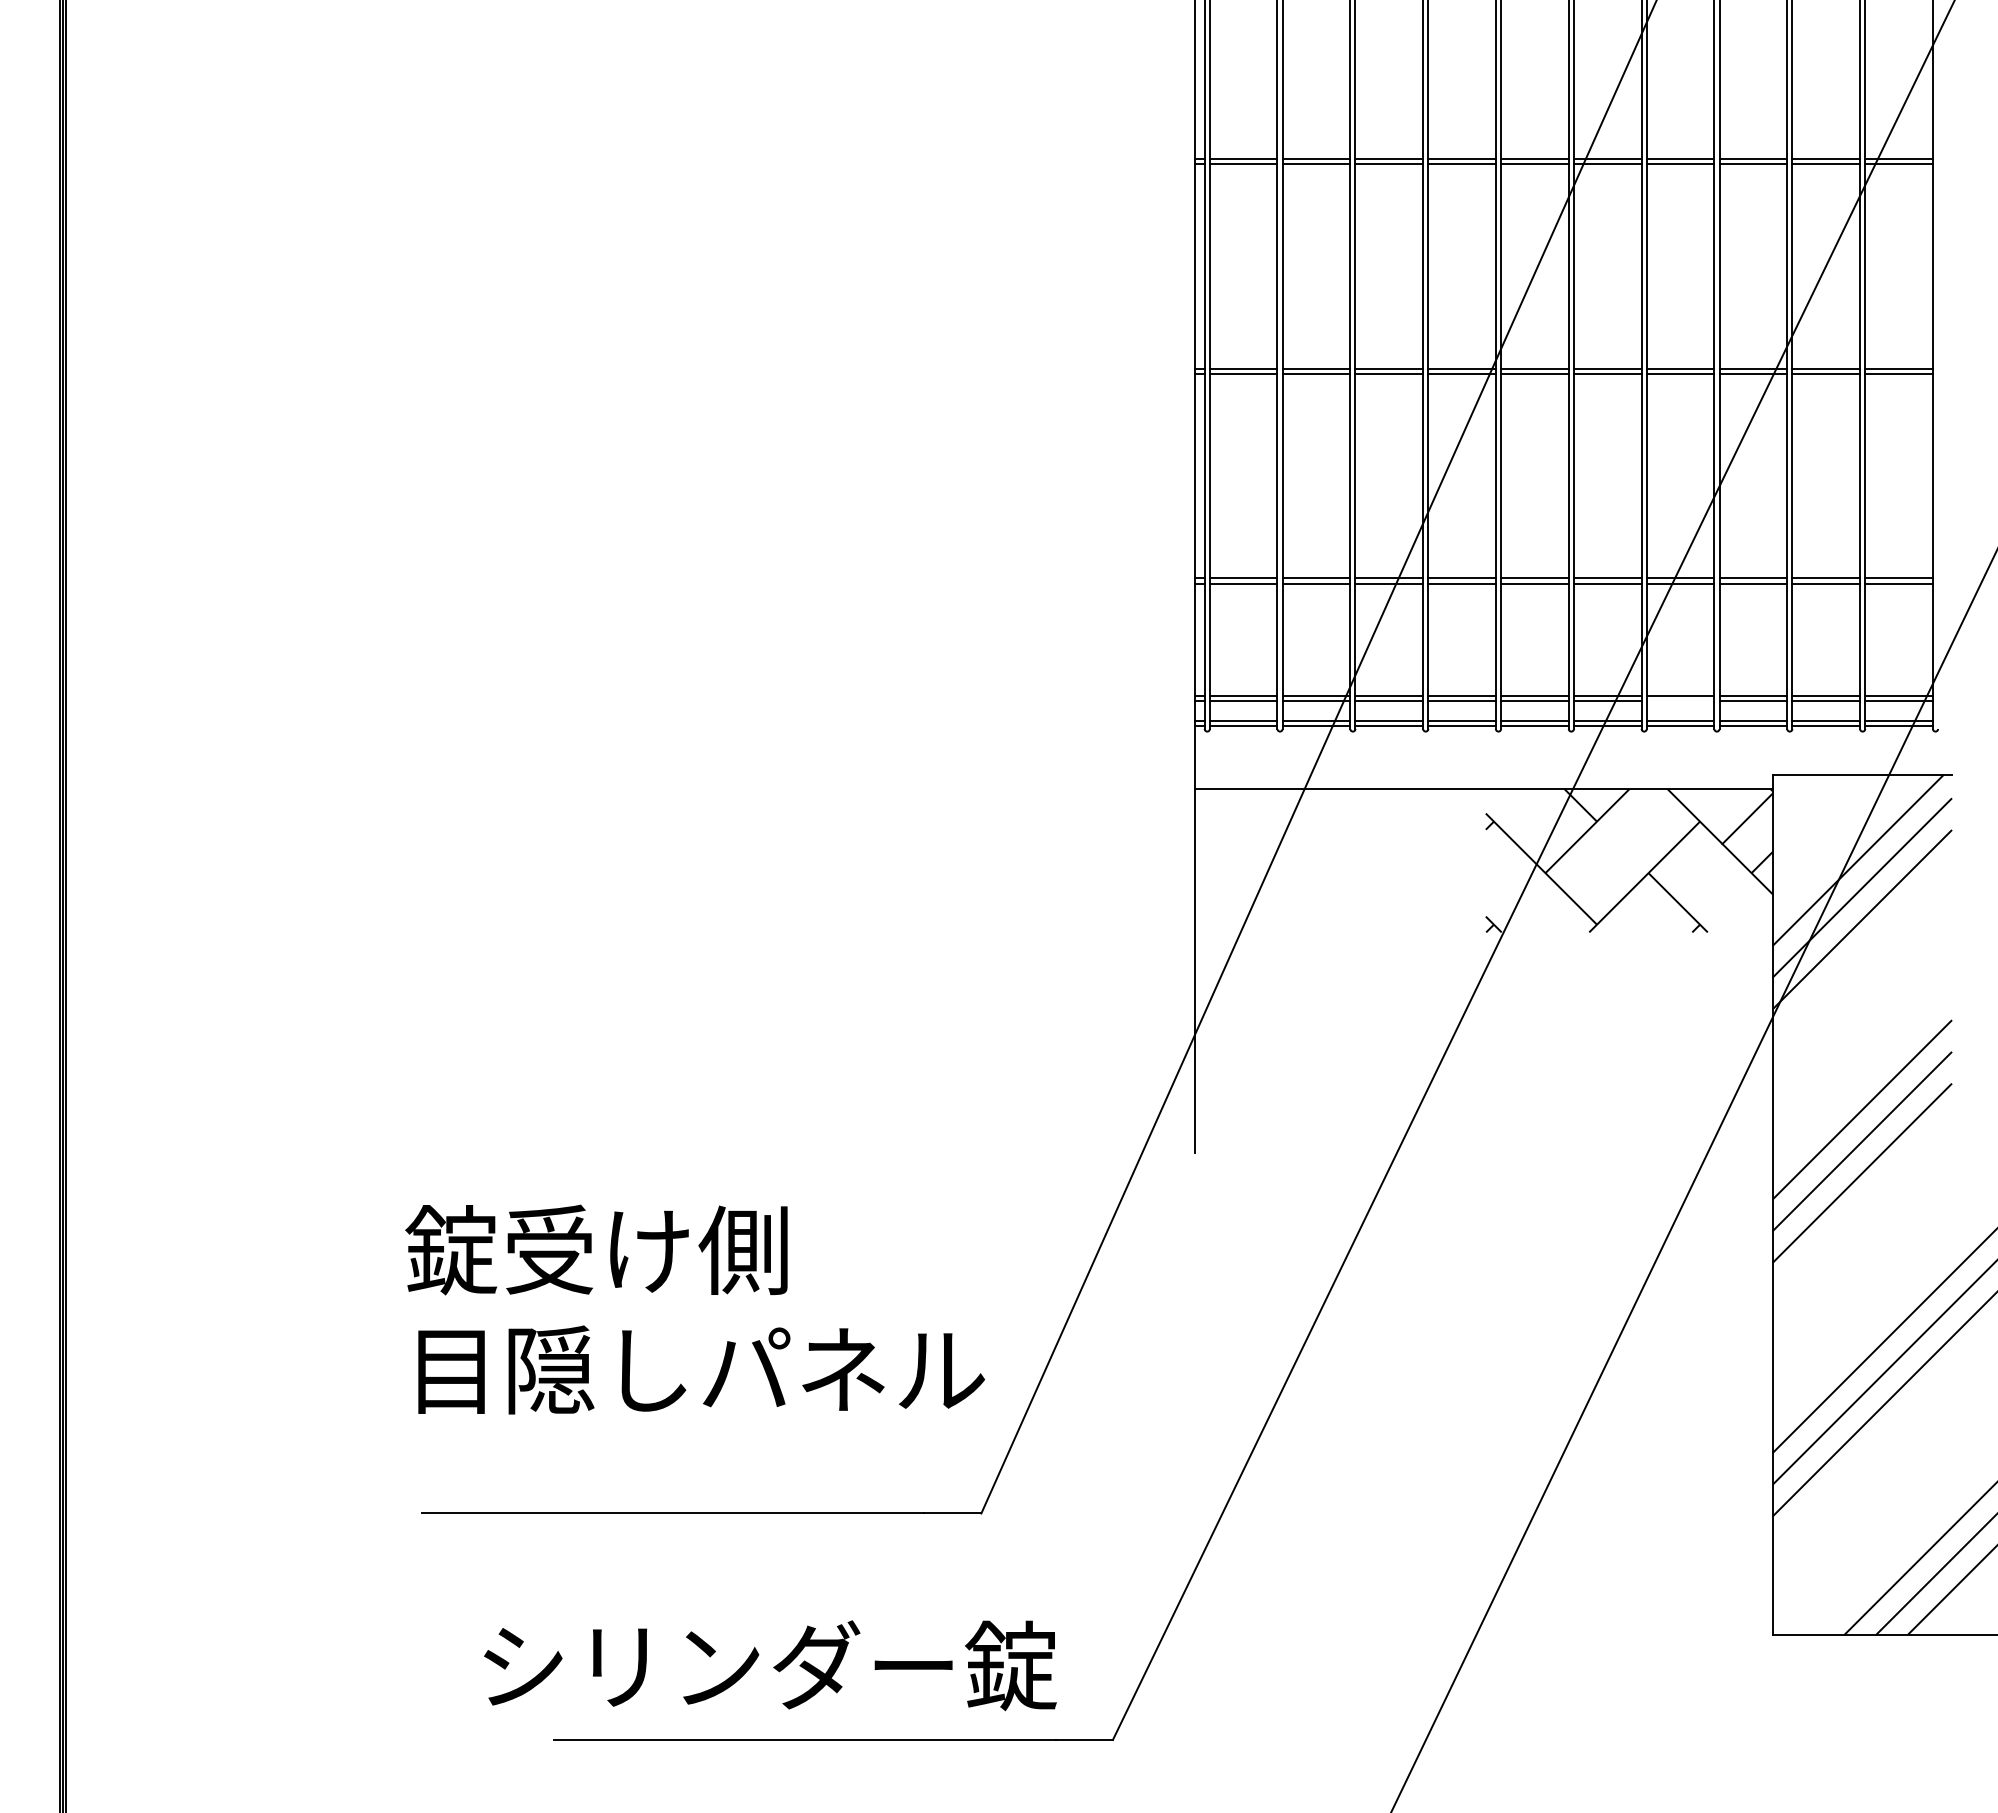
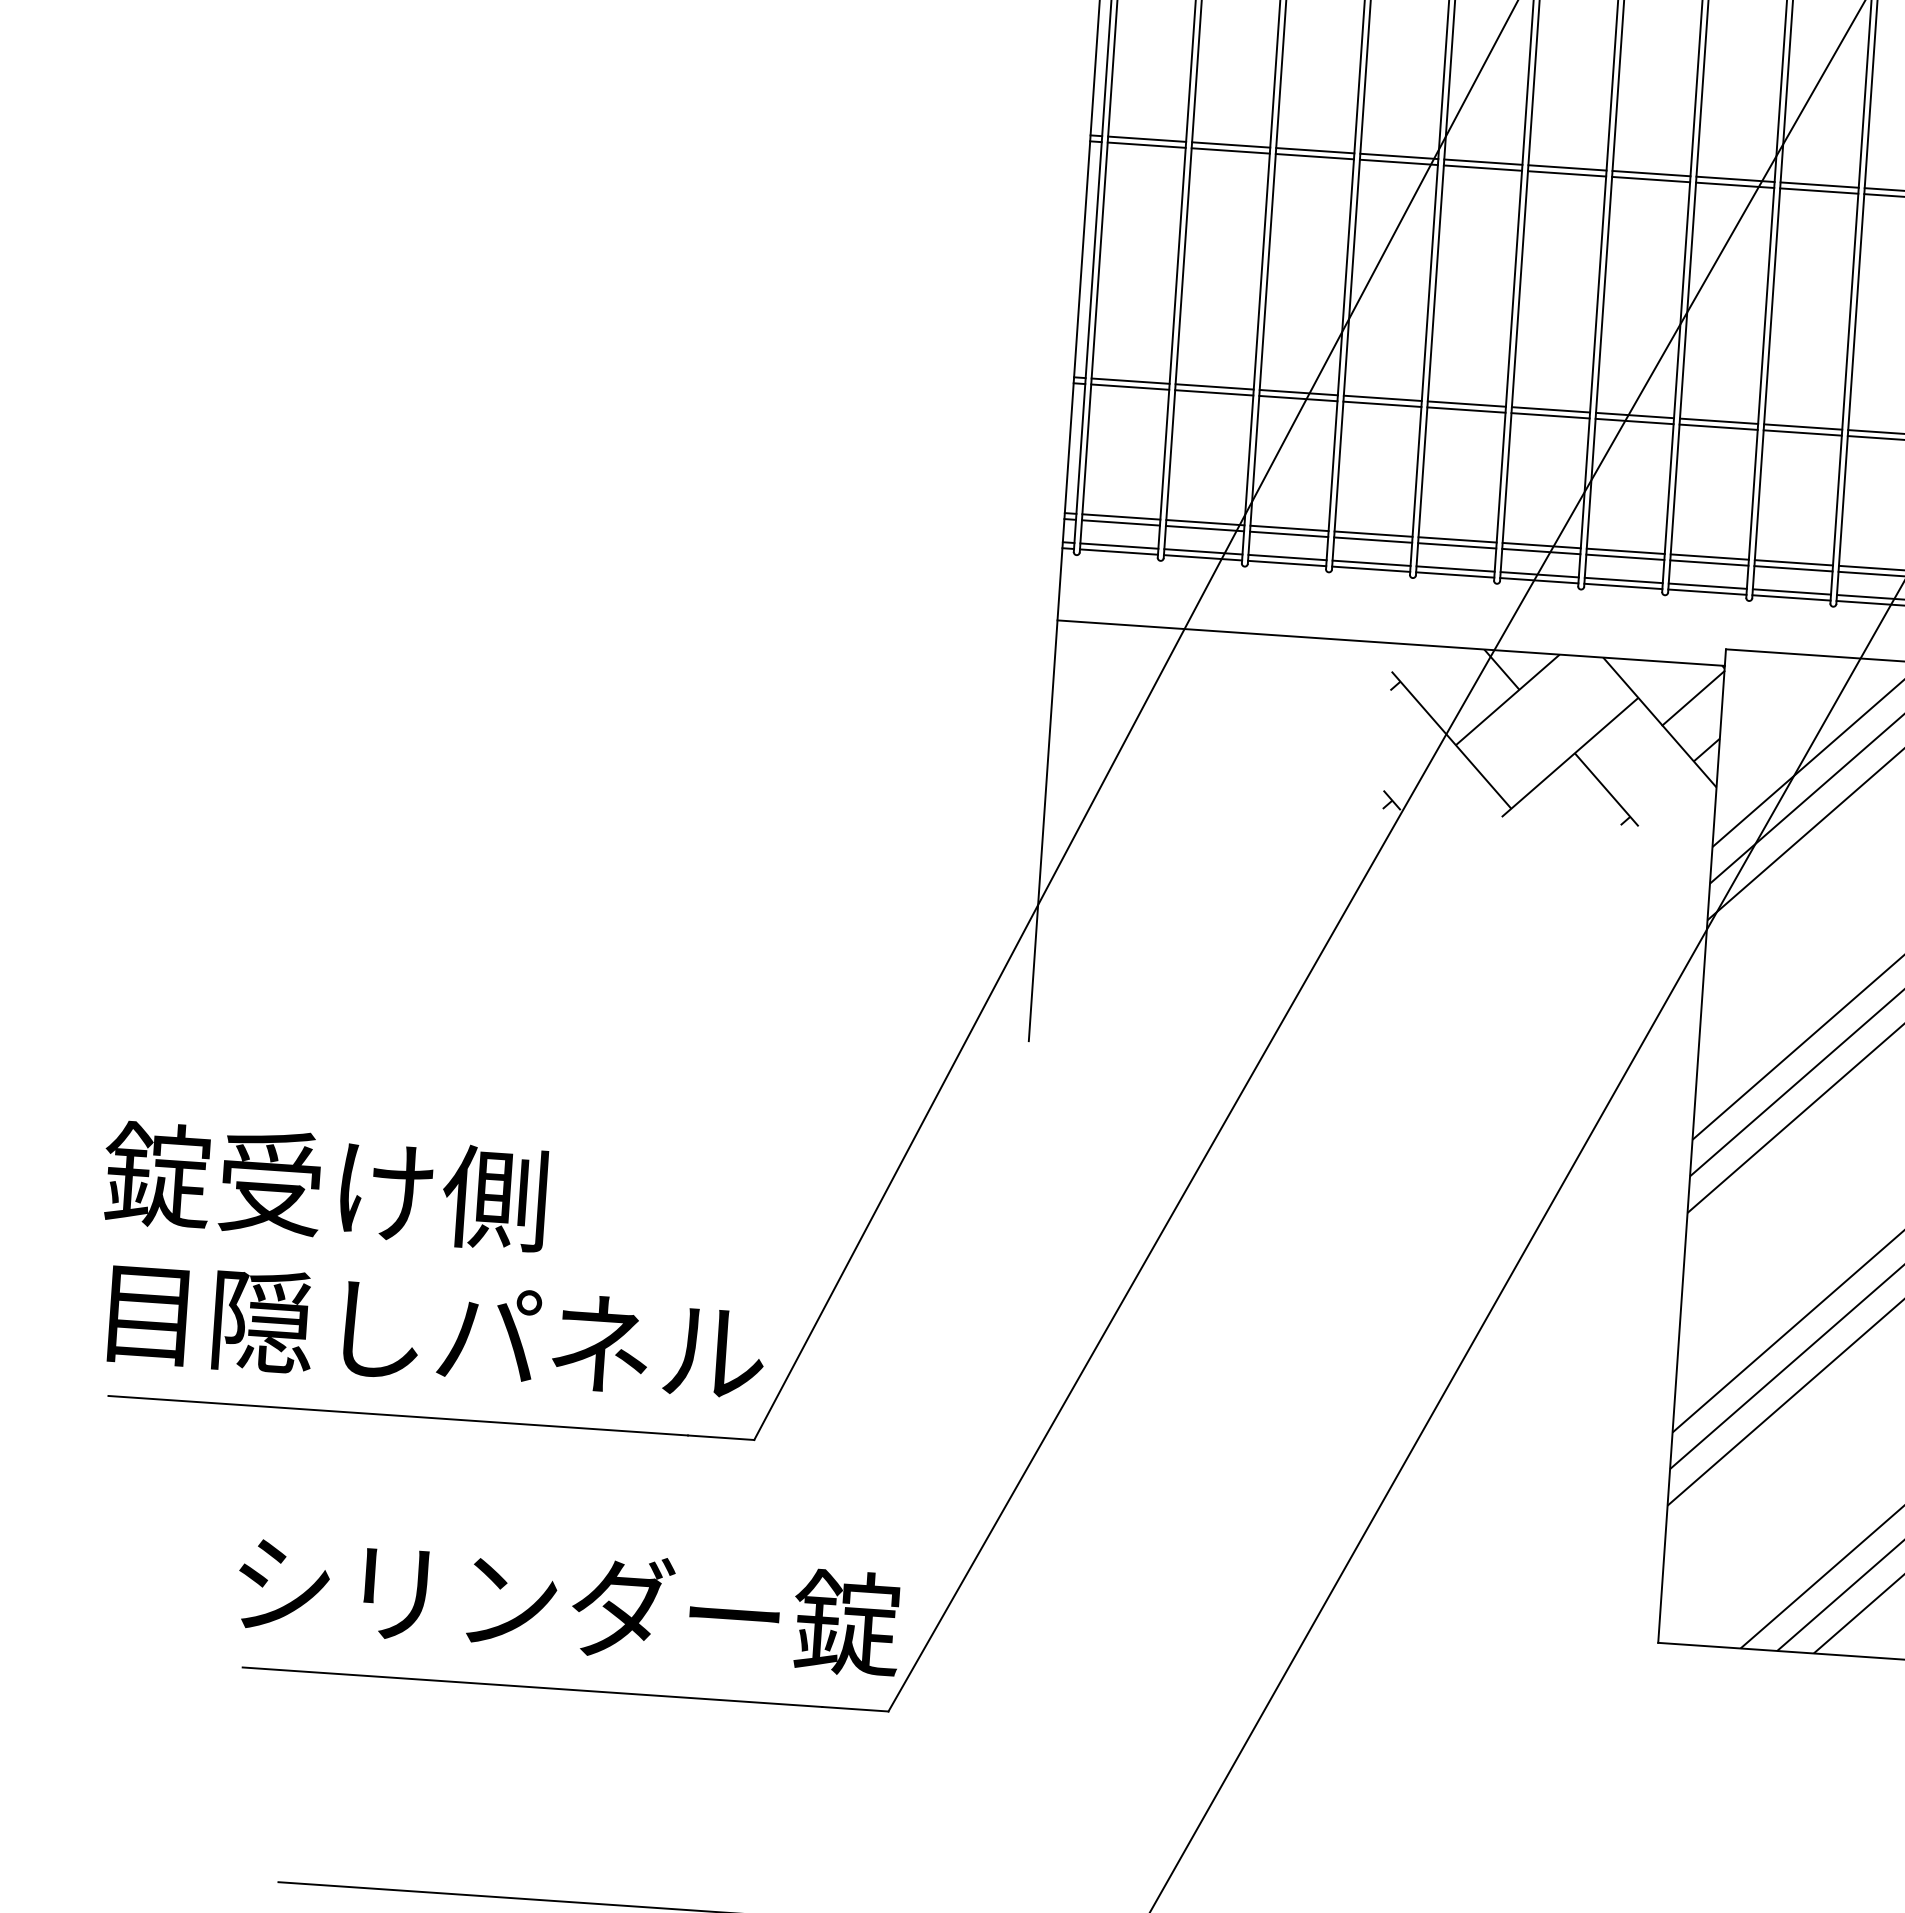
line: (1680, 701) -> (1625, 557), added
text: (694, 1309) -> (433, 1262), moved
text: (770, 1665) -> (569, 1603), moved

